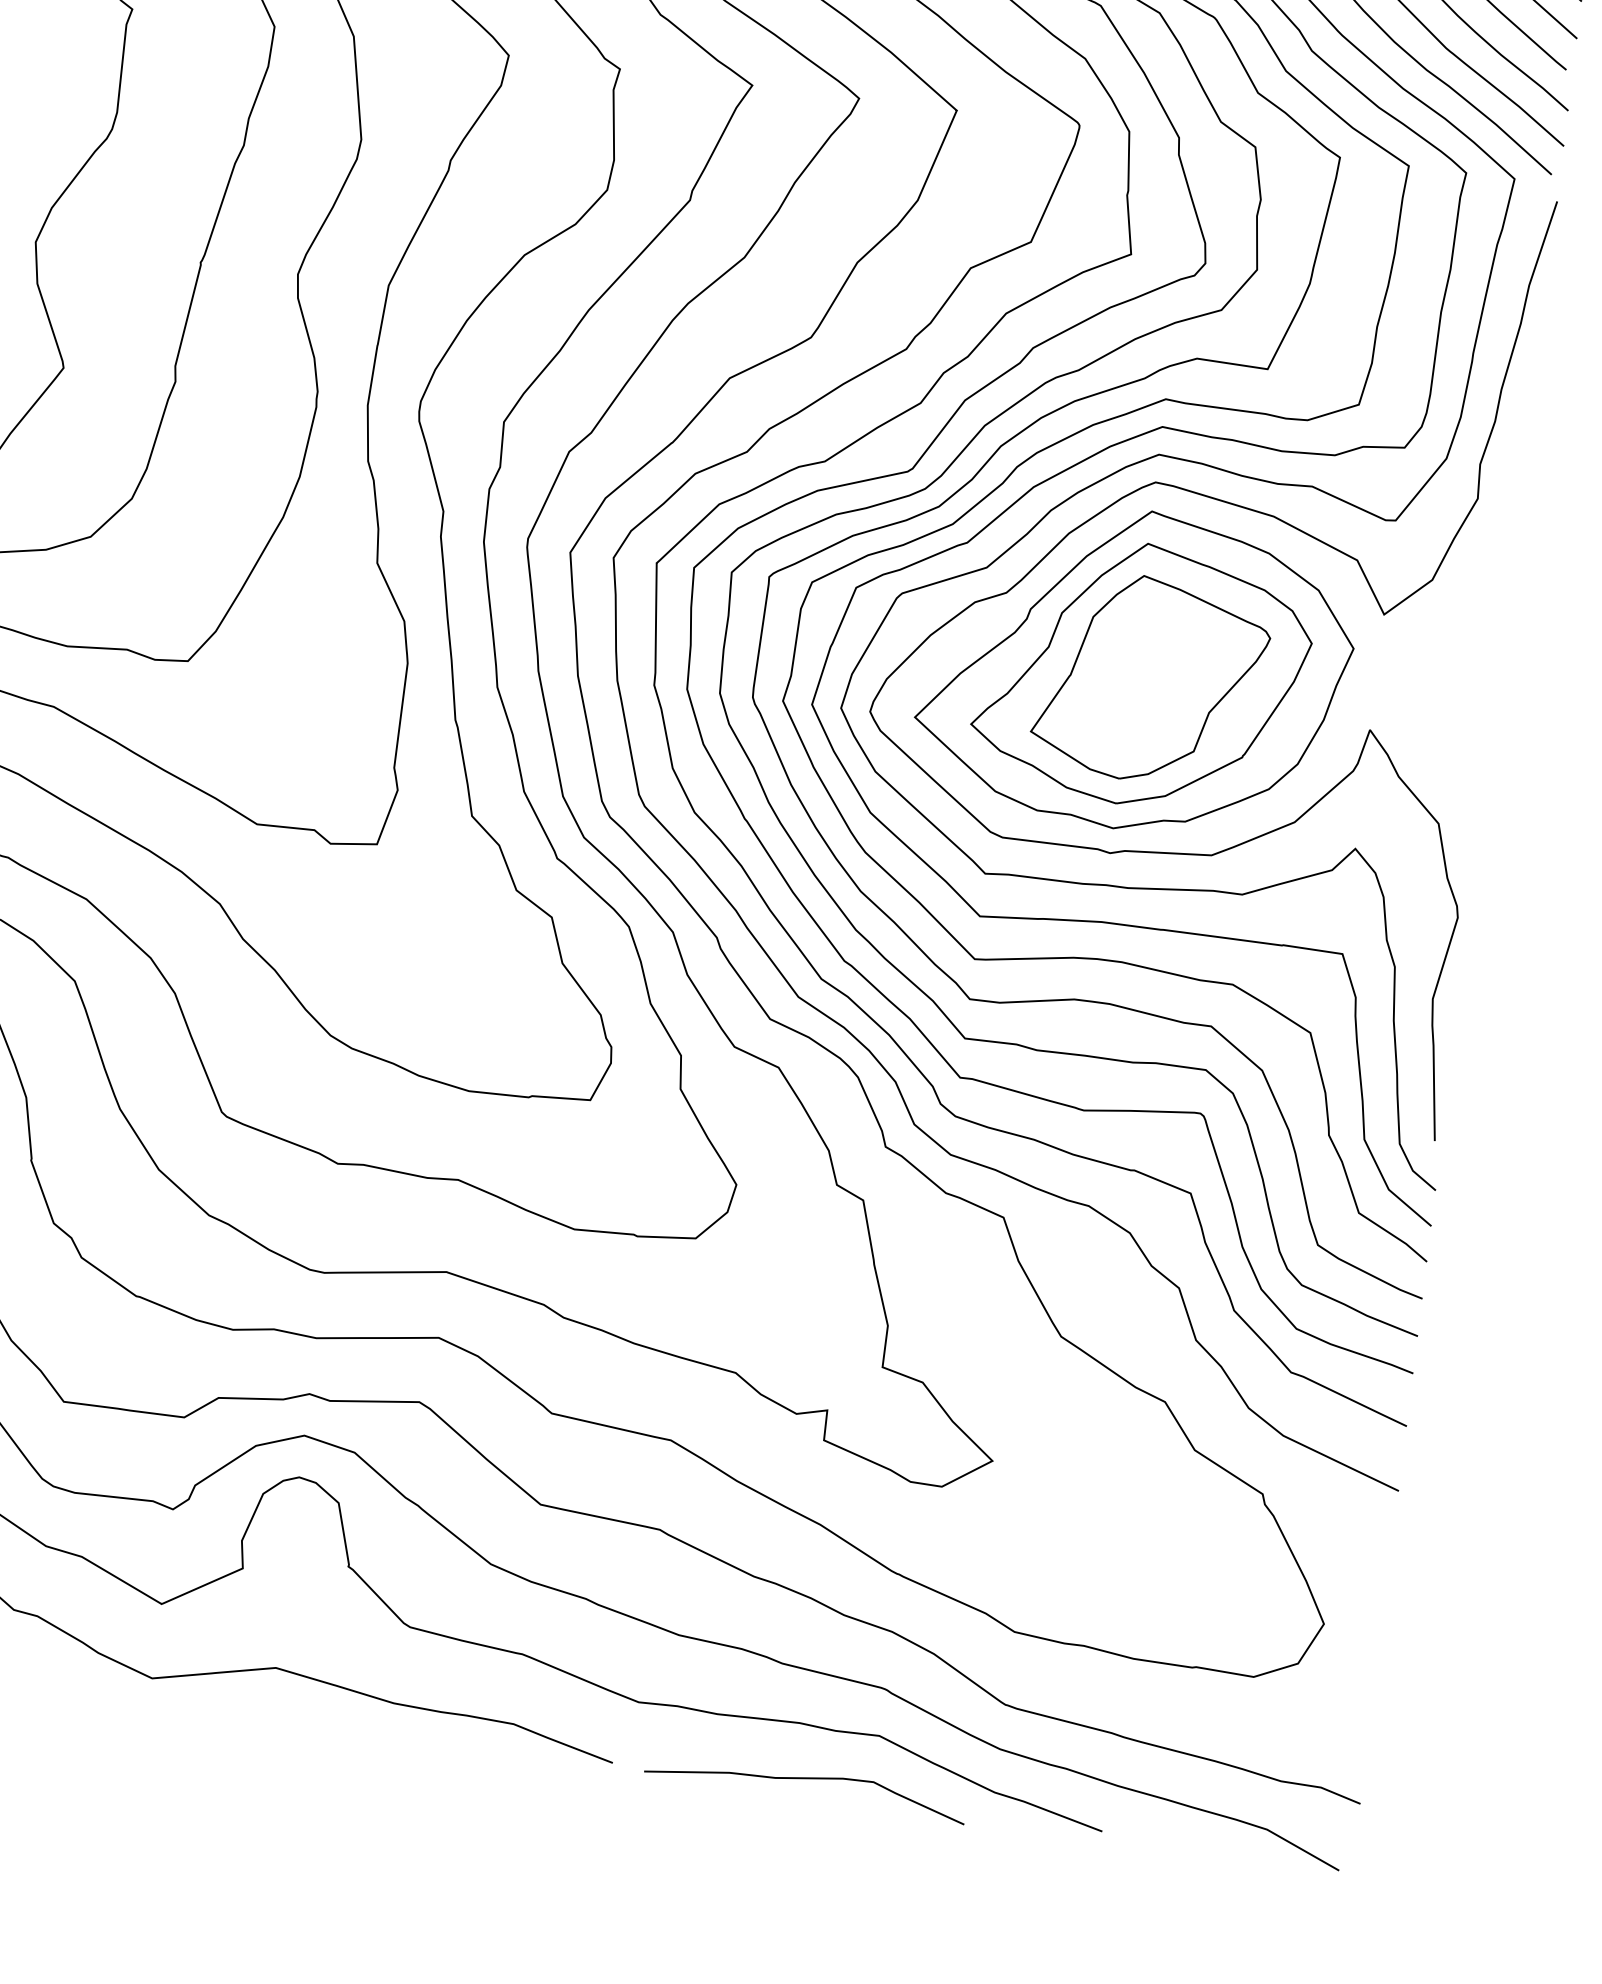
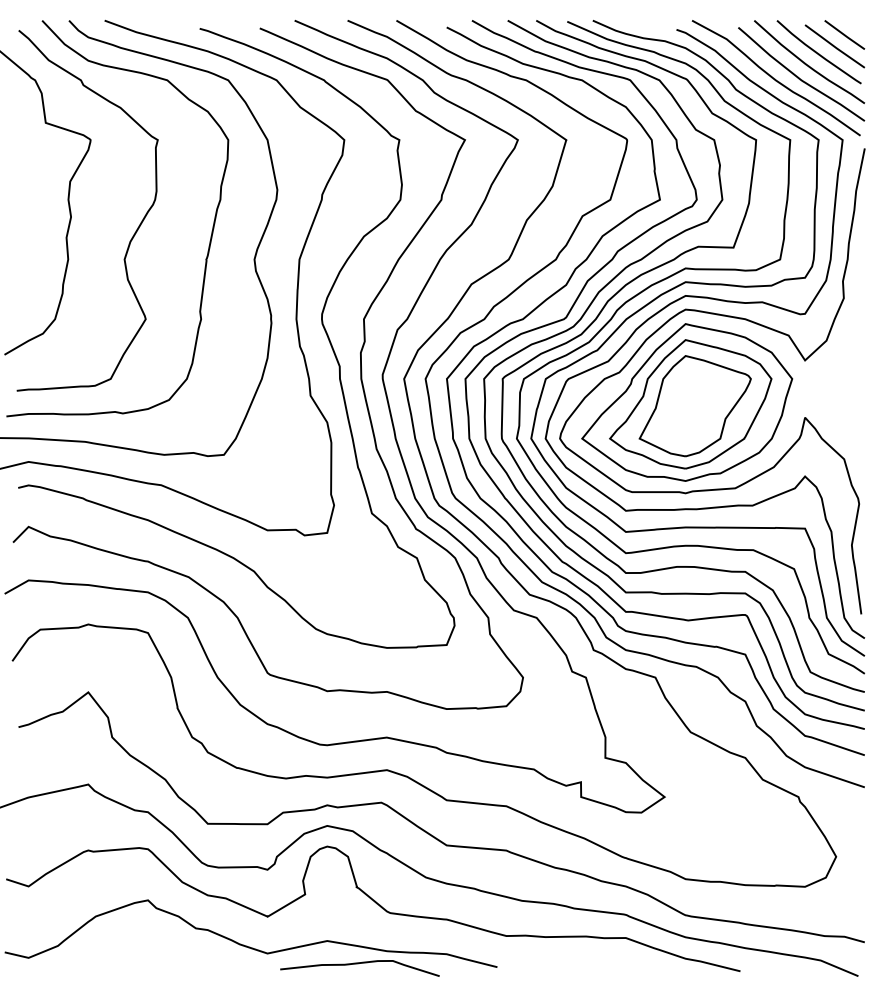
curve: (803, 1780) -> (358, 964), moved

